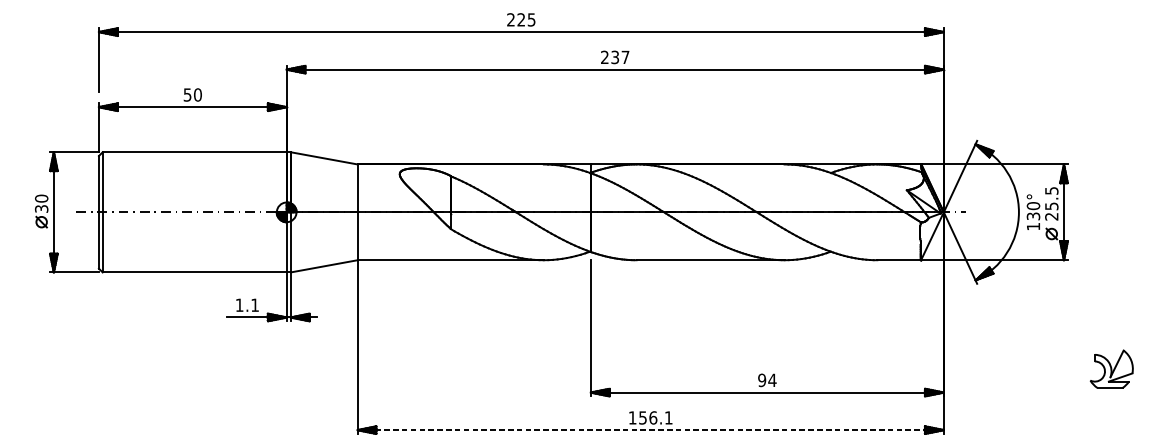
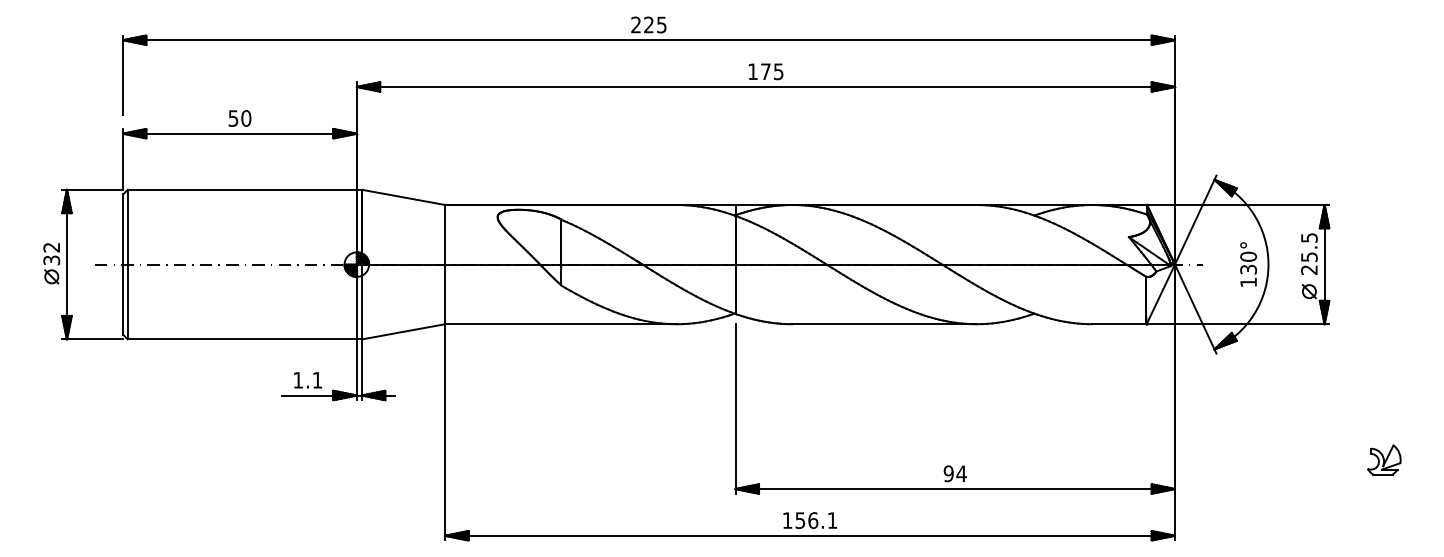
text: (614, 57) -> (765, 71), 237 -> 175
text: (41, 198) -> (51, 247), 30 -> 32
text: (1033, 212) -> (1248, 264), moved
part: (1112, 368) -> (1384, 459), size x0.62
line: (651, 429) -> (810, 535), dashed -> solid

